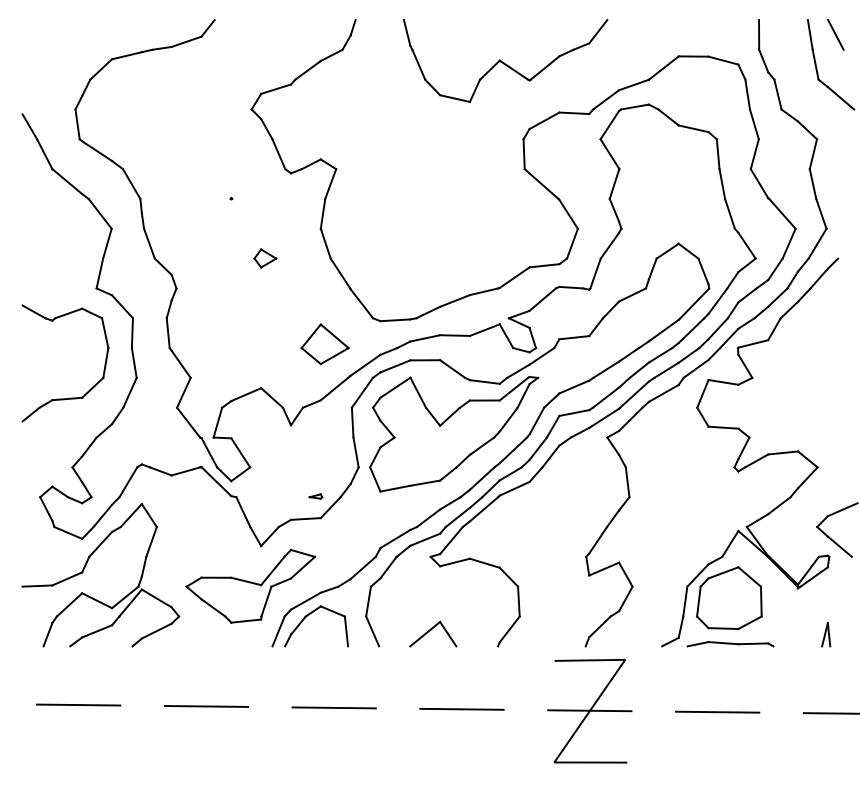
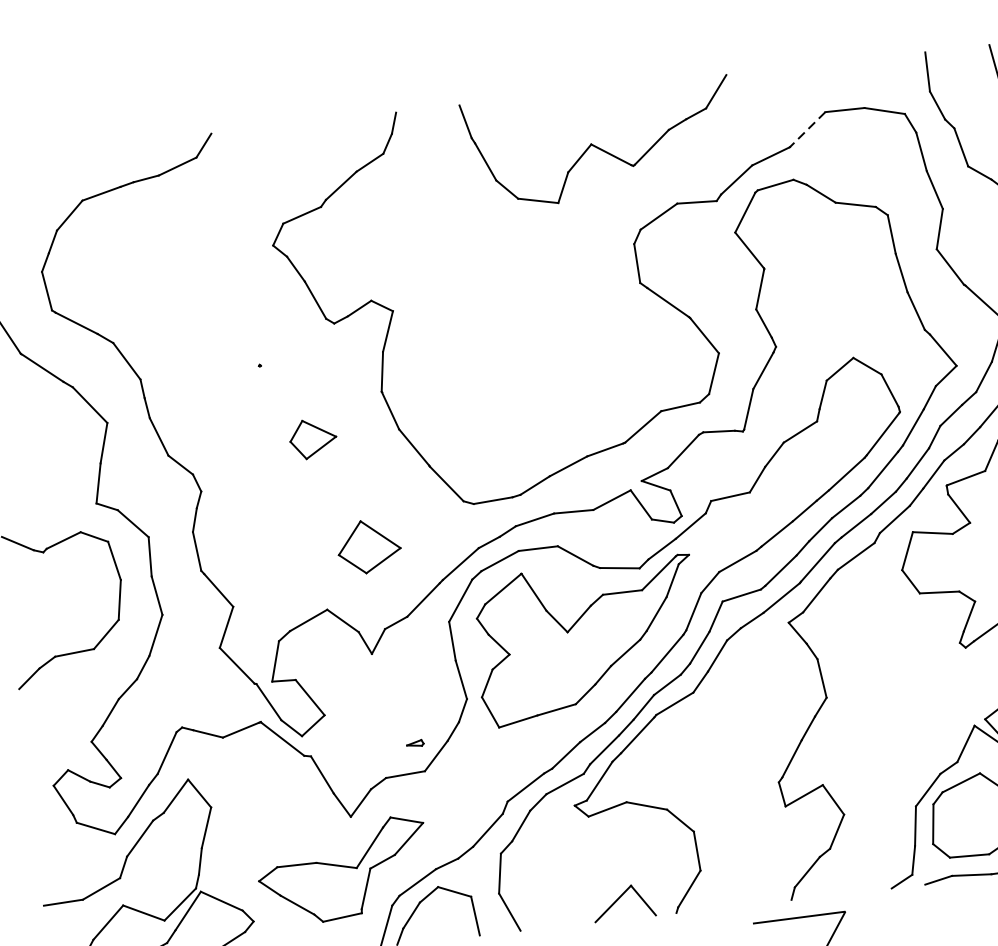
line: (663, 68) -> (807, 130), solid -> dashed
part: (265, 258) -> (313, 438), size x1.6
part: (324, 344) -> (368, 547), moved
part: (433, 633) -> (624, 901), moved

